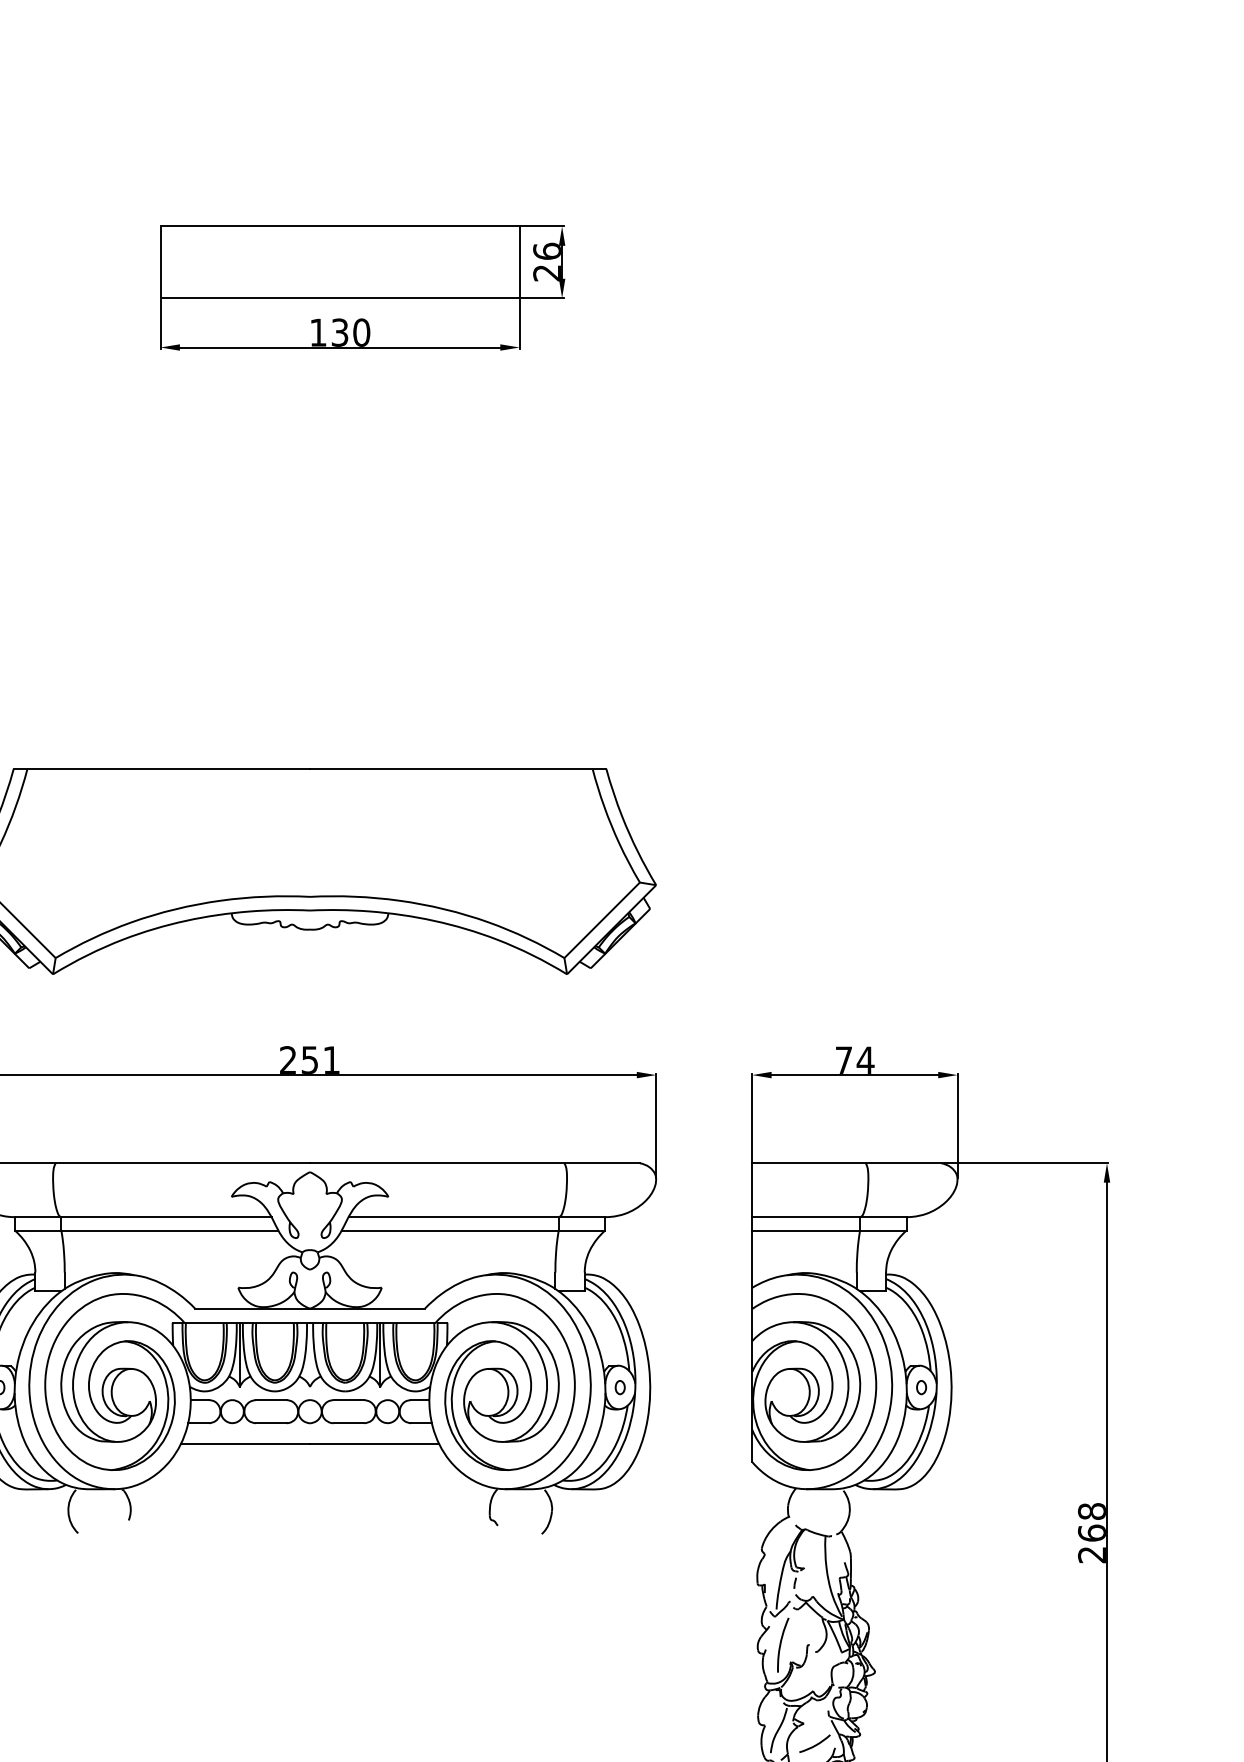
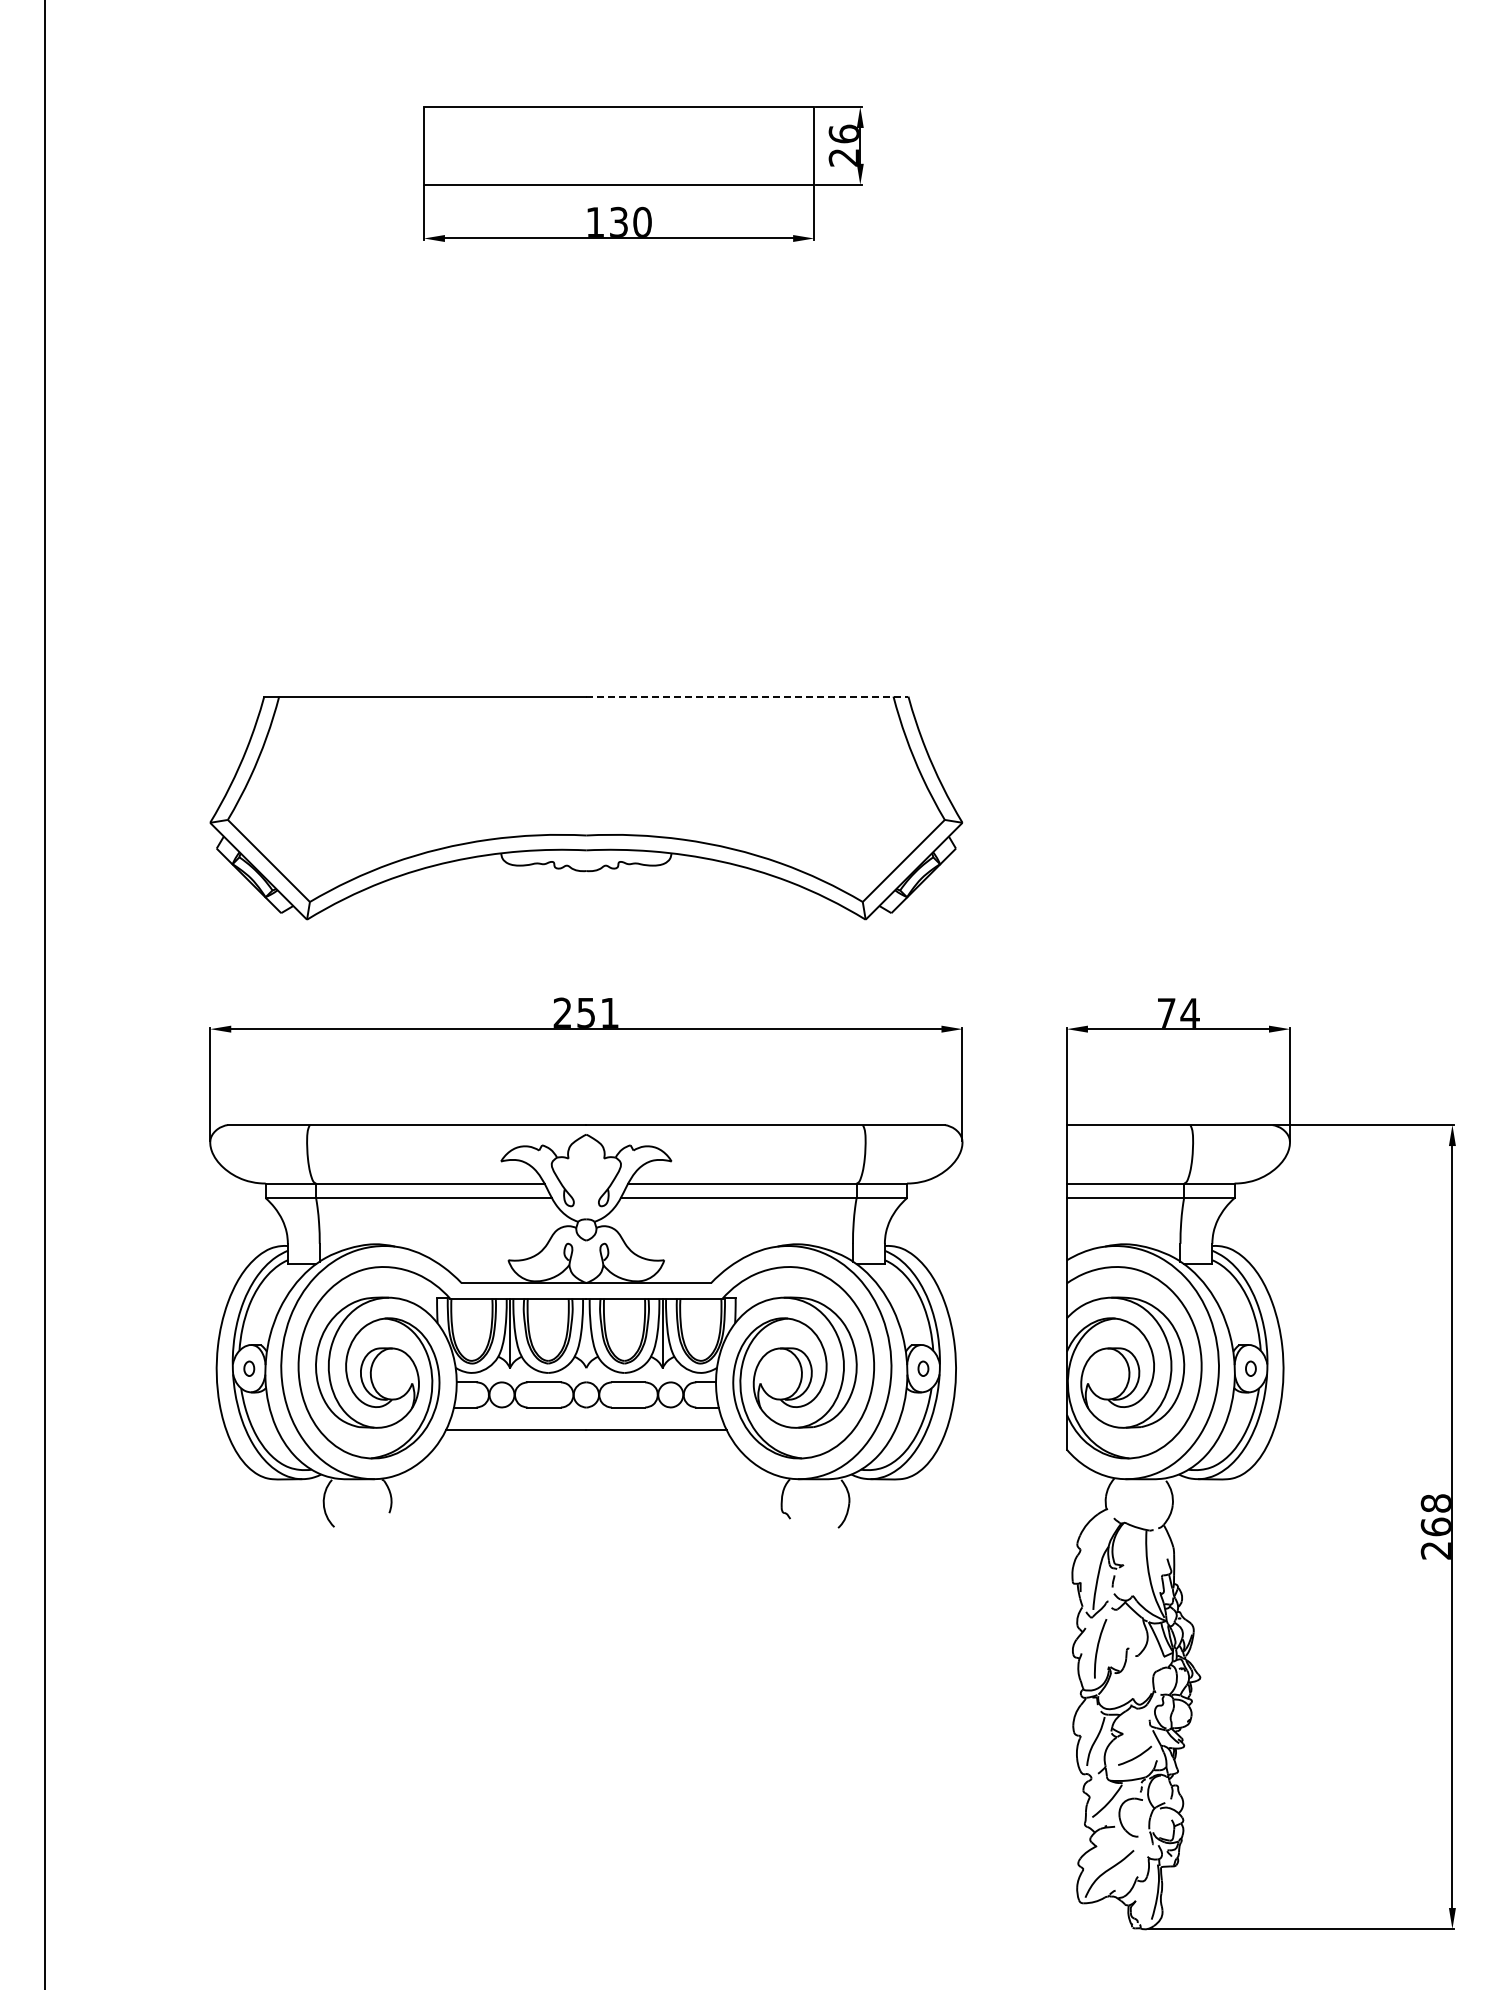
line: (458, 768) -> (747, 696), solid -> dashed

